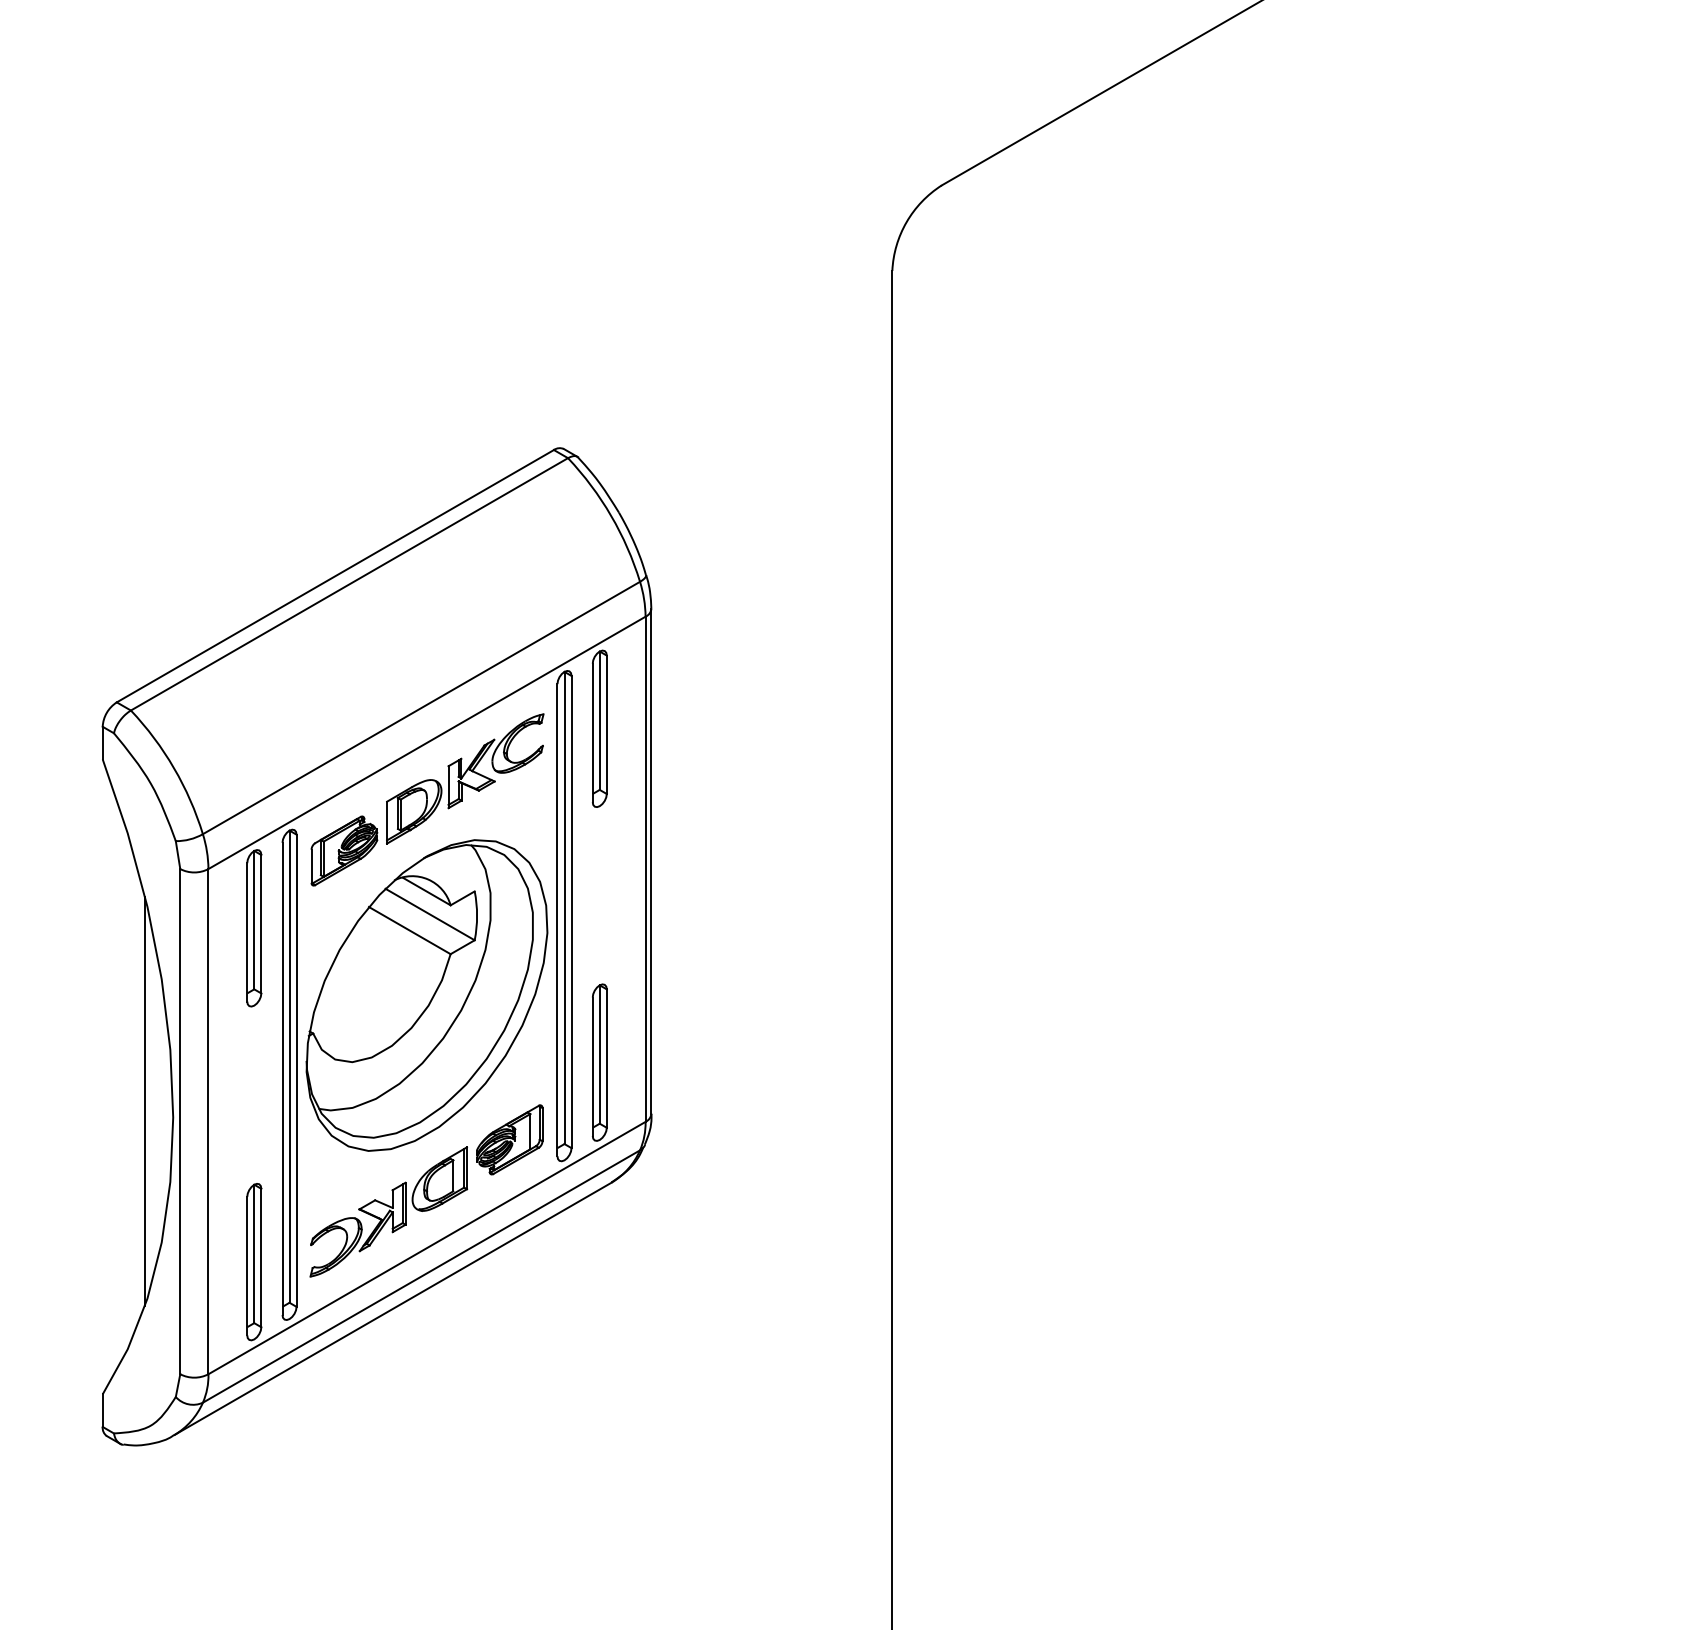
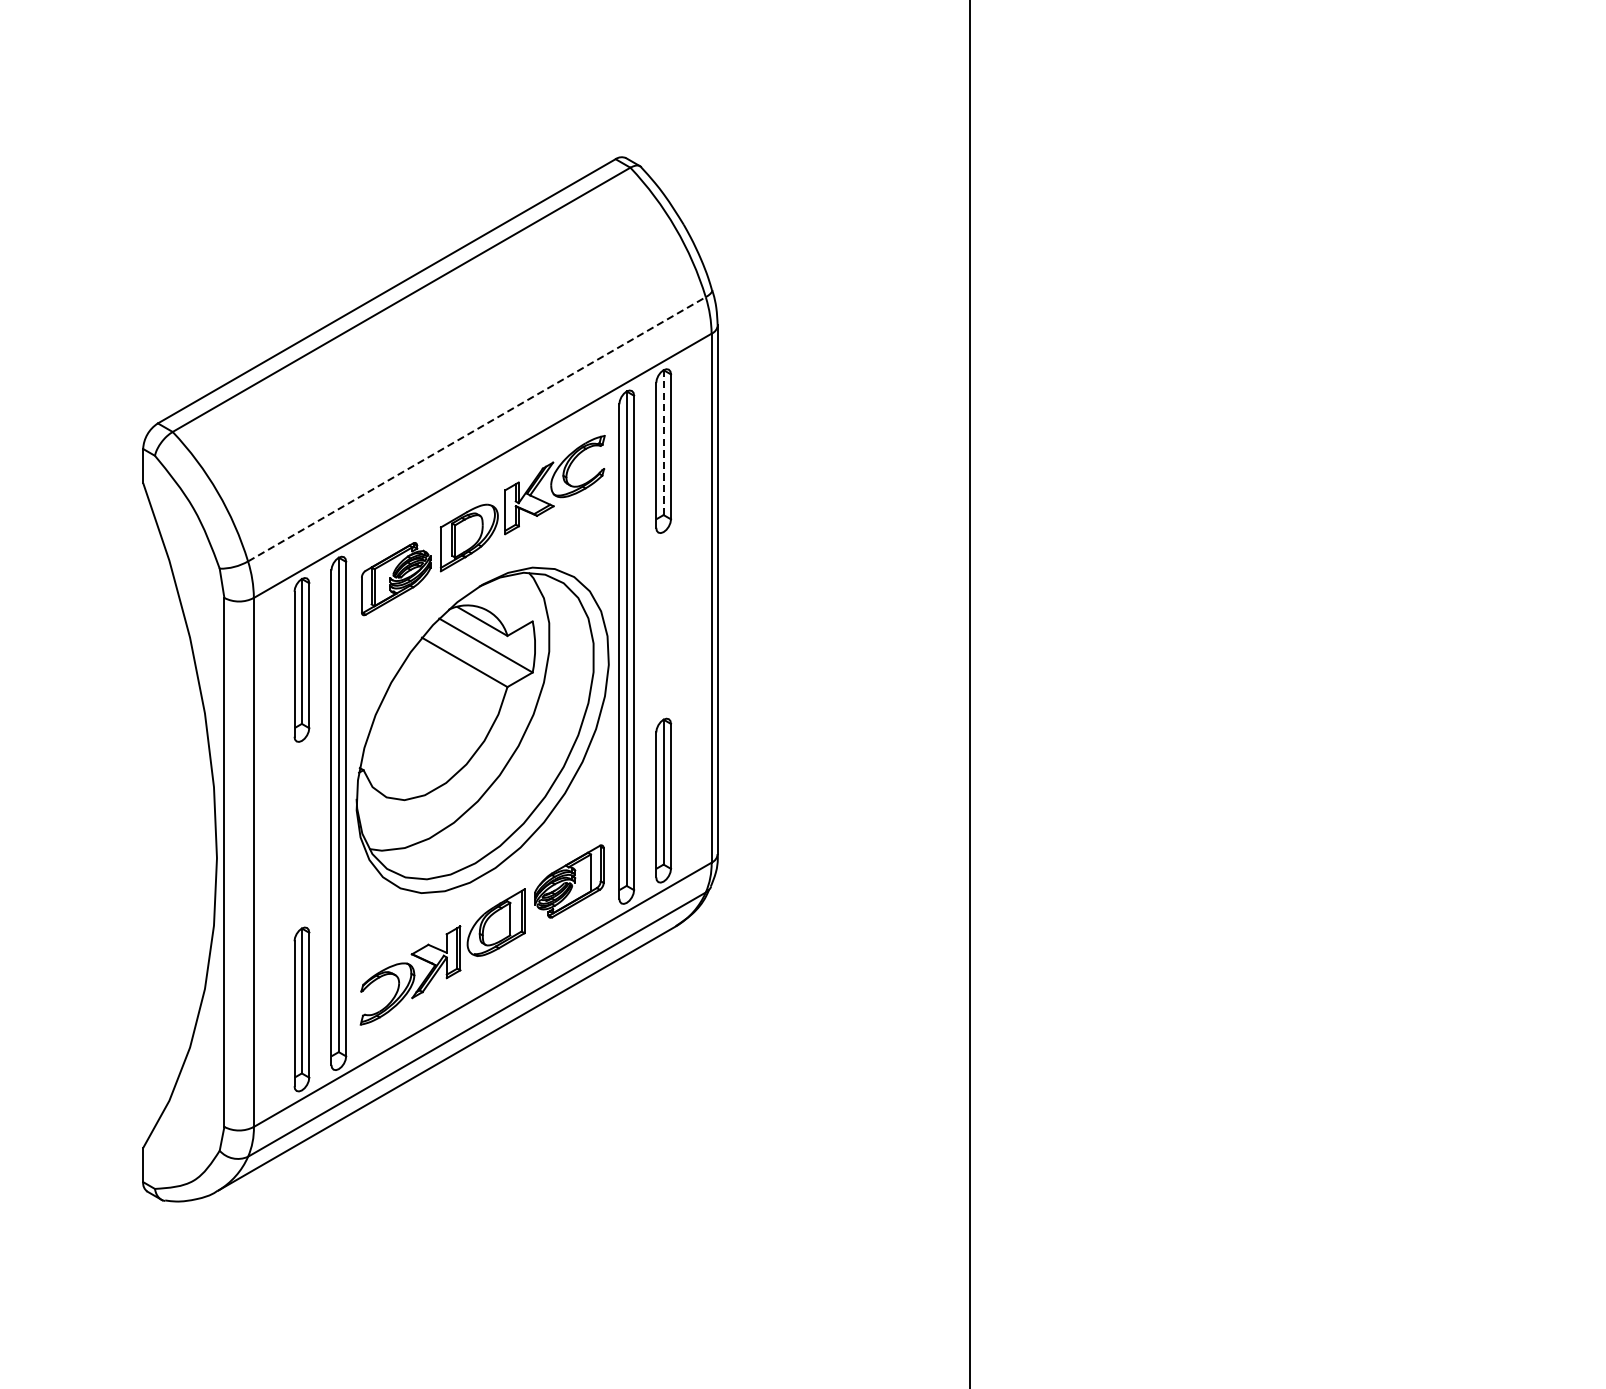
line: (421, 707) -> (476, 428), solid -> dashed
line: (599, 720) -> (663, 442), solid -> dashed
line: (145, 1101) -> (187, 841), removed

